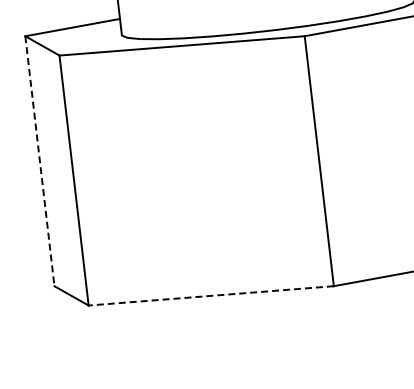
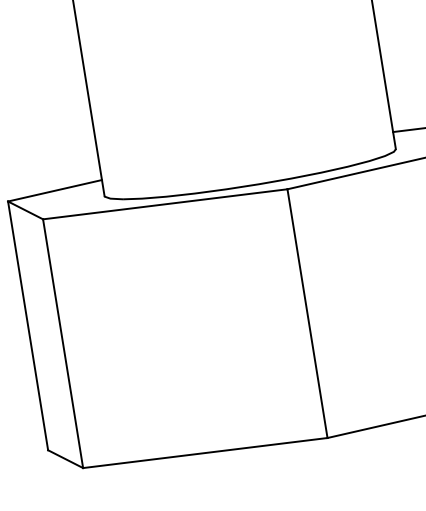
line: (40, 160) -> (28, 325), dashed -> solid
line: (210, 296) -> (204, 453), dashed -> solid

